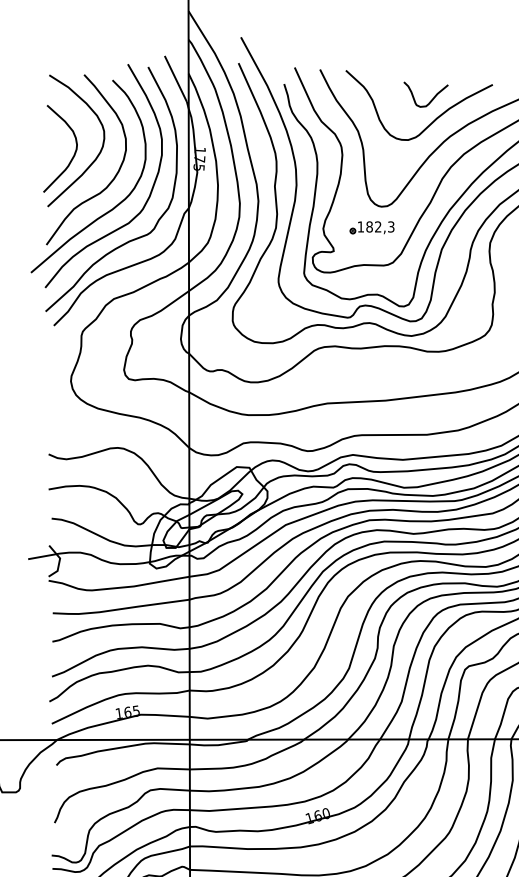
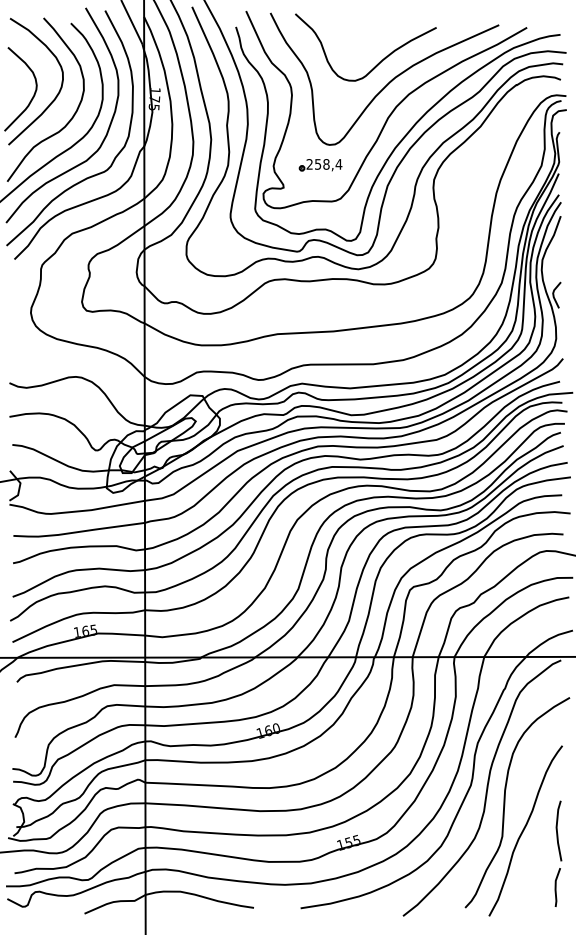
curve: (431, 99) -> (377, 41), removed
text: (376, 227) -> (324, 164), 182,3 -> 258,4

